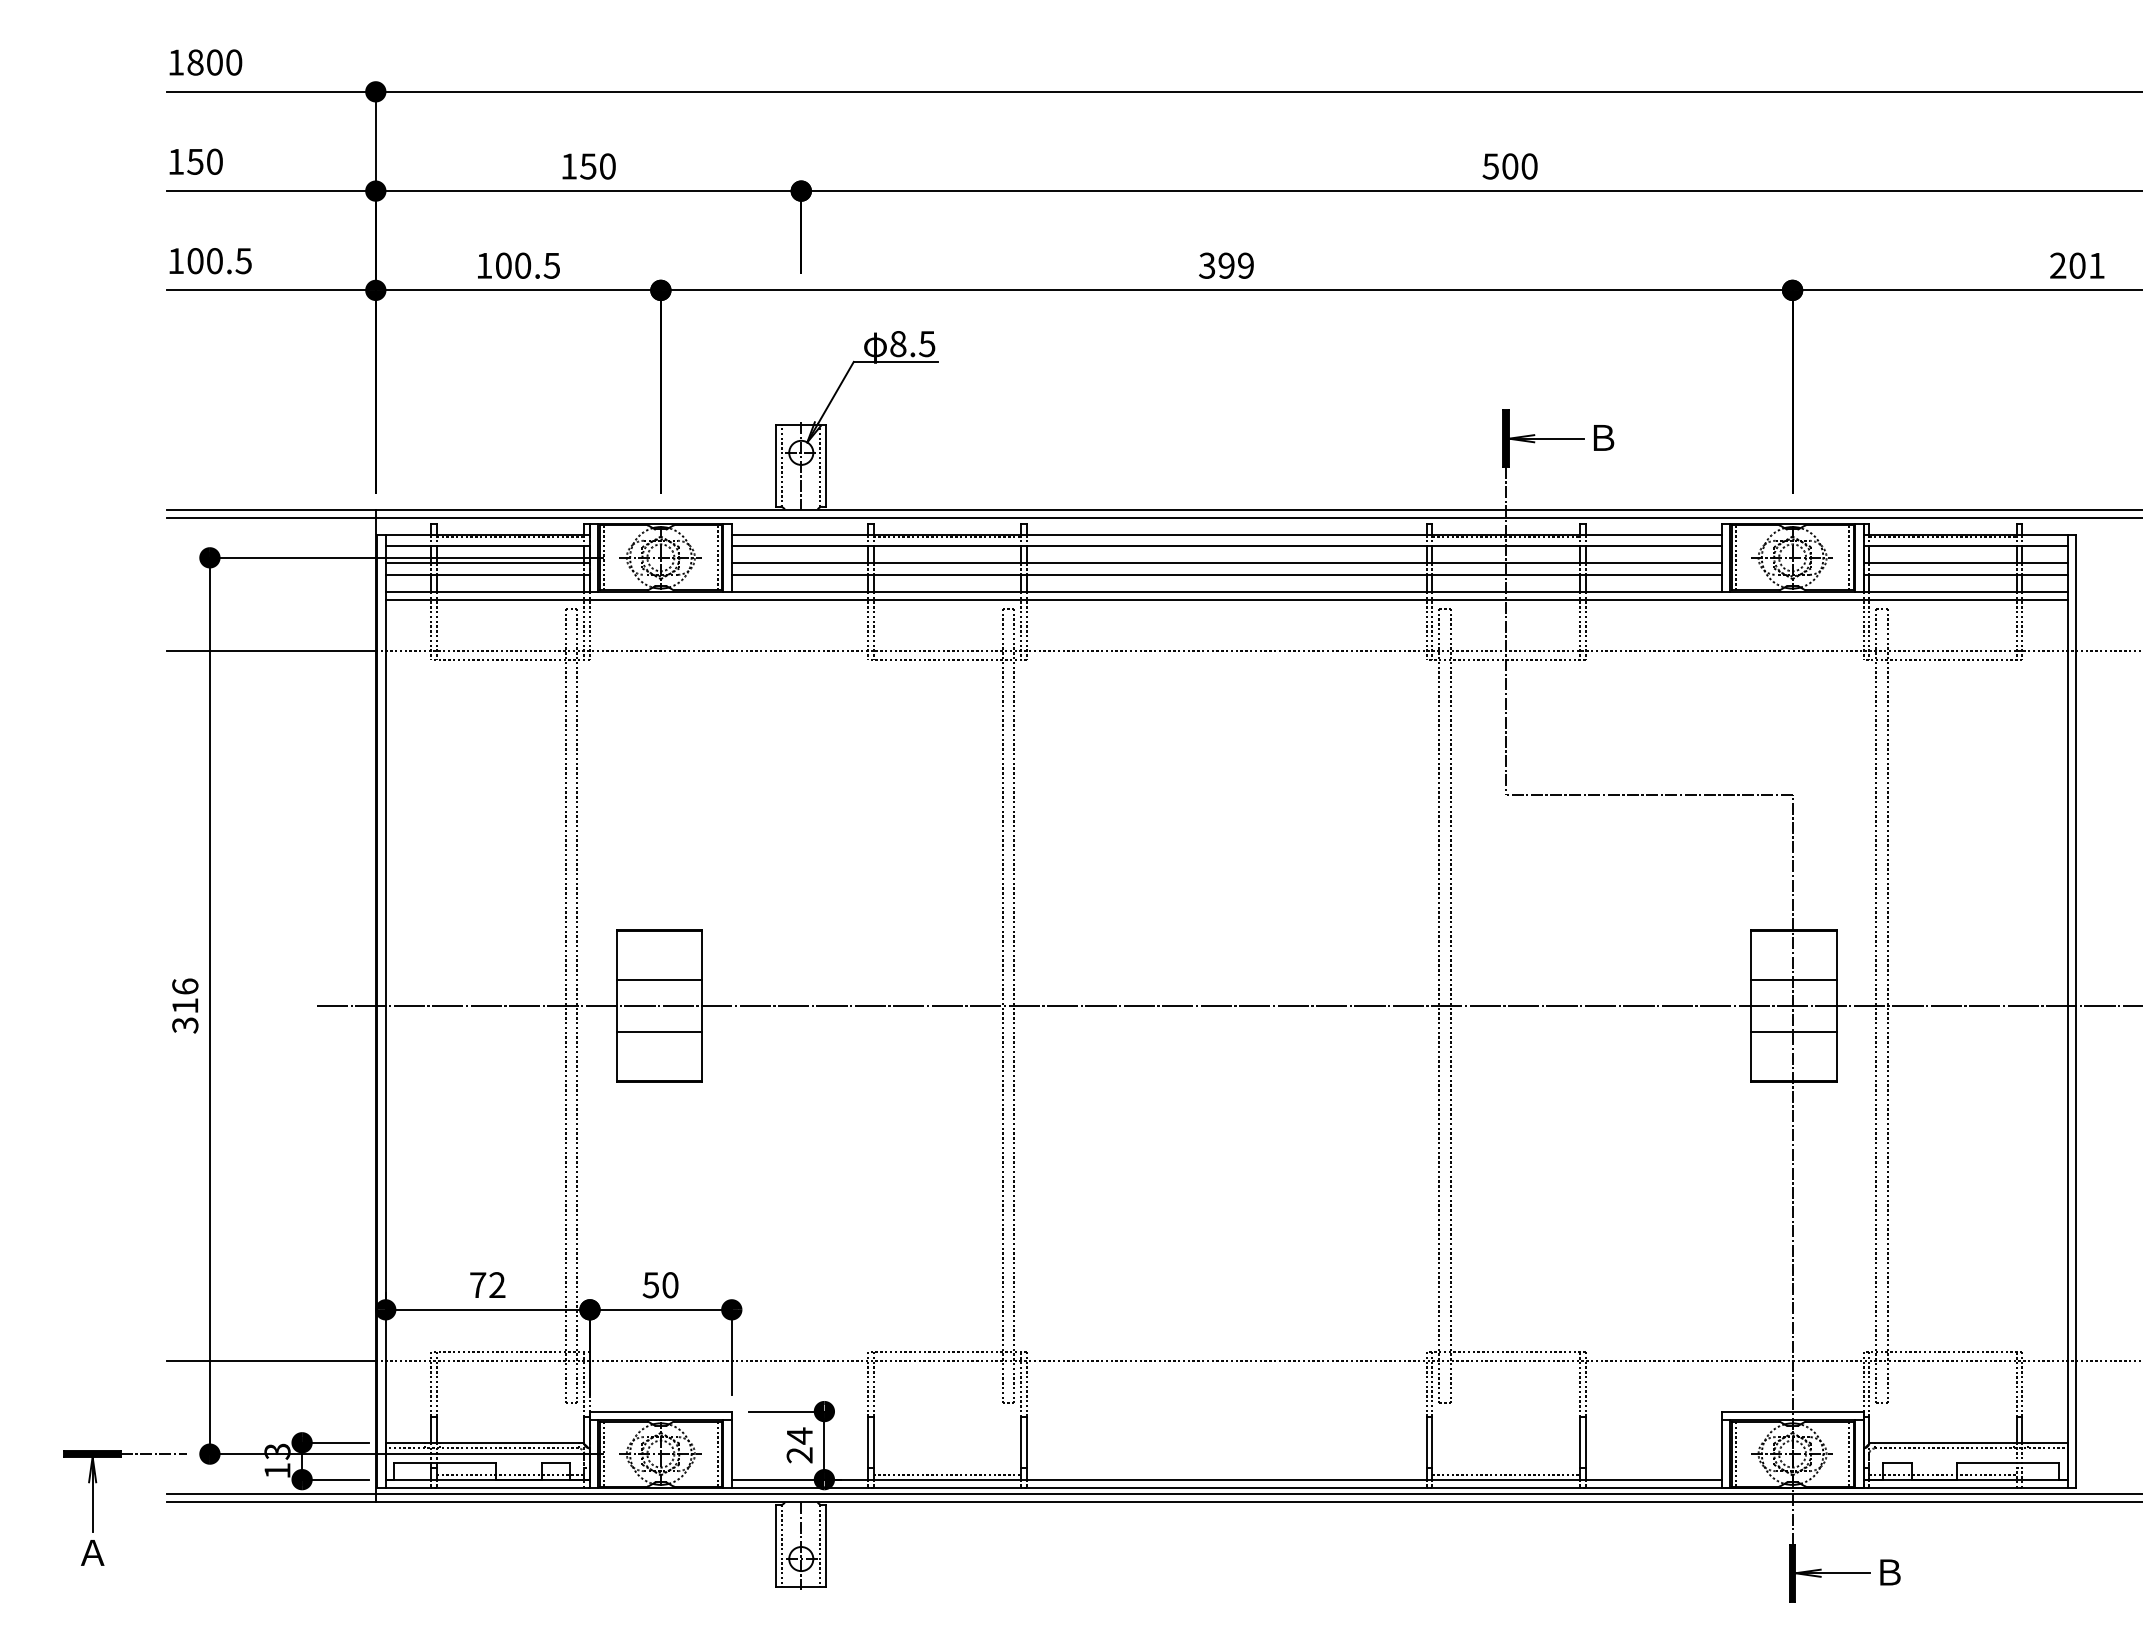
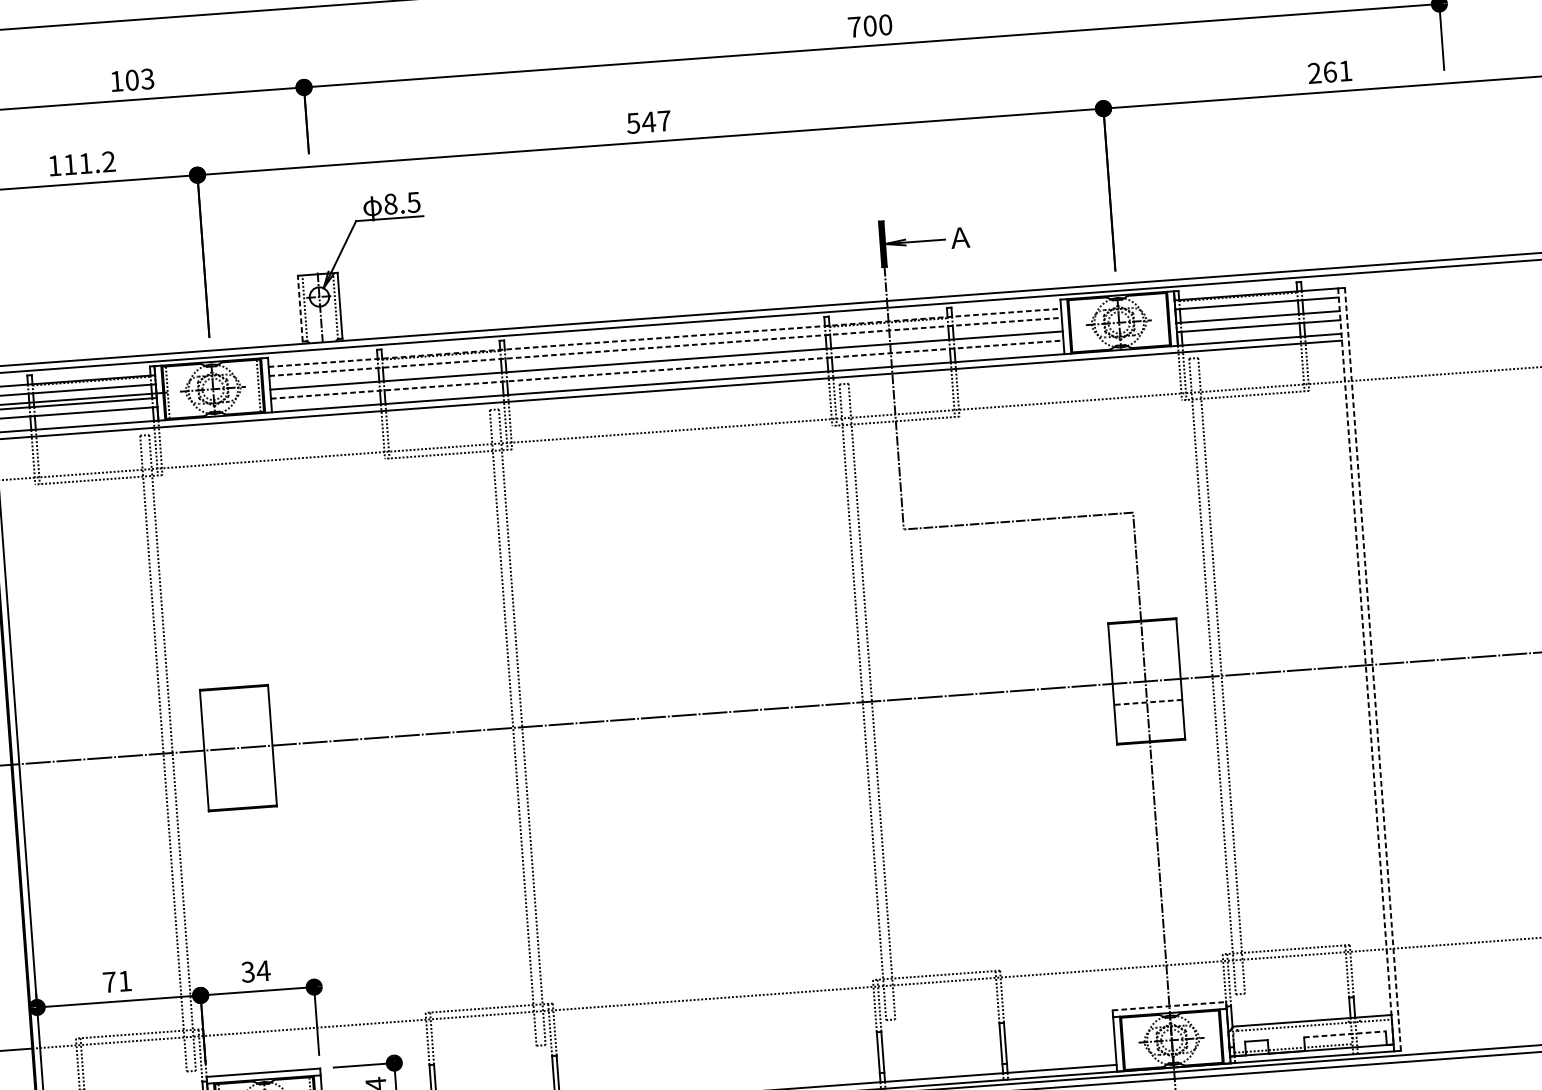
text: (597, 166) -> (139, 79), 150 -> 103
text: (1490, 166) -> (854, 27), 500 -> 700
text: (528, 265) -> (90, 163), 100.5 -> 111.2
text: (1226, 265) -> (648, 122), 399 -> 547
text: (2077, 265) -> (1330, 71), 201 -> 261
text: (1602, 437) -> (959, 237), Ｂ -> Ａ
line: (776, 465) -> (300, 308), solid -> dashed
line: (1226, 535) -> (664, 338), solid -> dashed
line: (1226, 546) -> (665, 346), solid -> dashed
line: (1735, 557) -> (1073, 325), removed
line: (1849, 557) -> (1164, 319), removed
line: (1226, 574) -> (667, 369), solid -> dashed
line: (659, 979) -> (236, 726), removed
line: (1793, 979) -> (1144, 660), removed
line: (2067, 1011) -> (1365, 669), solid -> dashed
line: (2076, 1011) -> (1373, 669), solid -> dashed
line: (659, 1032) -> (240, 769), removed
line: (1794, 1032) -> (1148, 702), solid -> dashed
text: (497, 1284) -> (125, 980), 72 -> 71
text: (661, 1285) -> (256, 971), 50 -> 34
line: (1792, 1411) -> (1169, 1006), solid -> dashed
line: (1735, 1453) -> (1126, 1043), removed
line: (1849, 1453) -> (1217, 1036), removed
line: (2008, 1462) -> (1345, 1034), solid -> dashed
line: (1505, 1475) -> (943, 1074), removed

